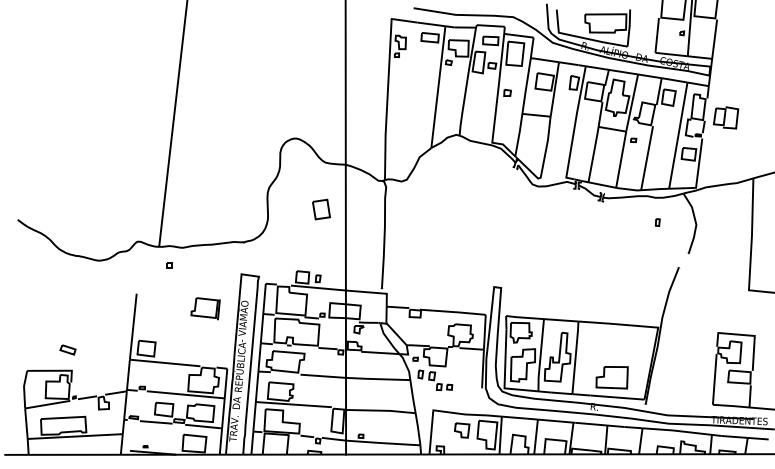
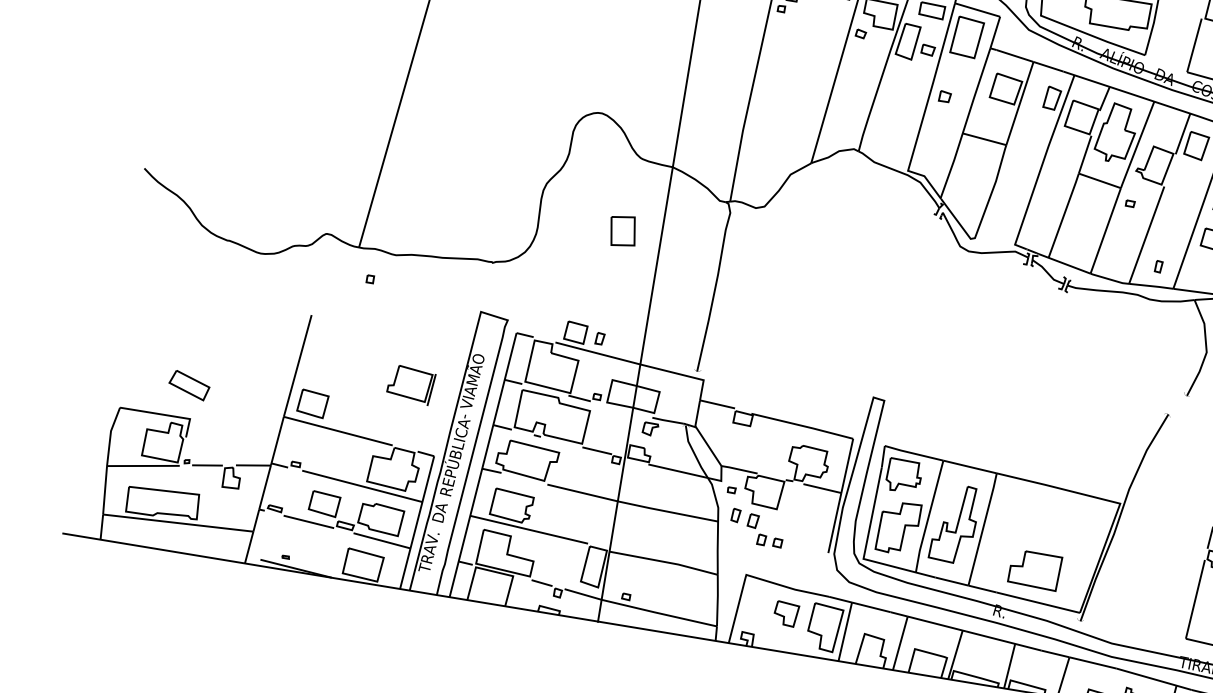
part: (657, 222) -> (1158, 266), moved
part: (205, 308) -> (410, 384), moved
part: (67, 349) -> (188, 384), size x1.67

